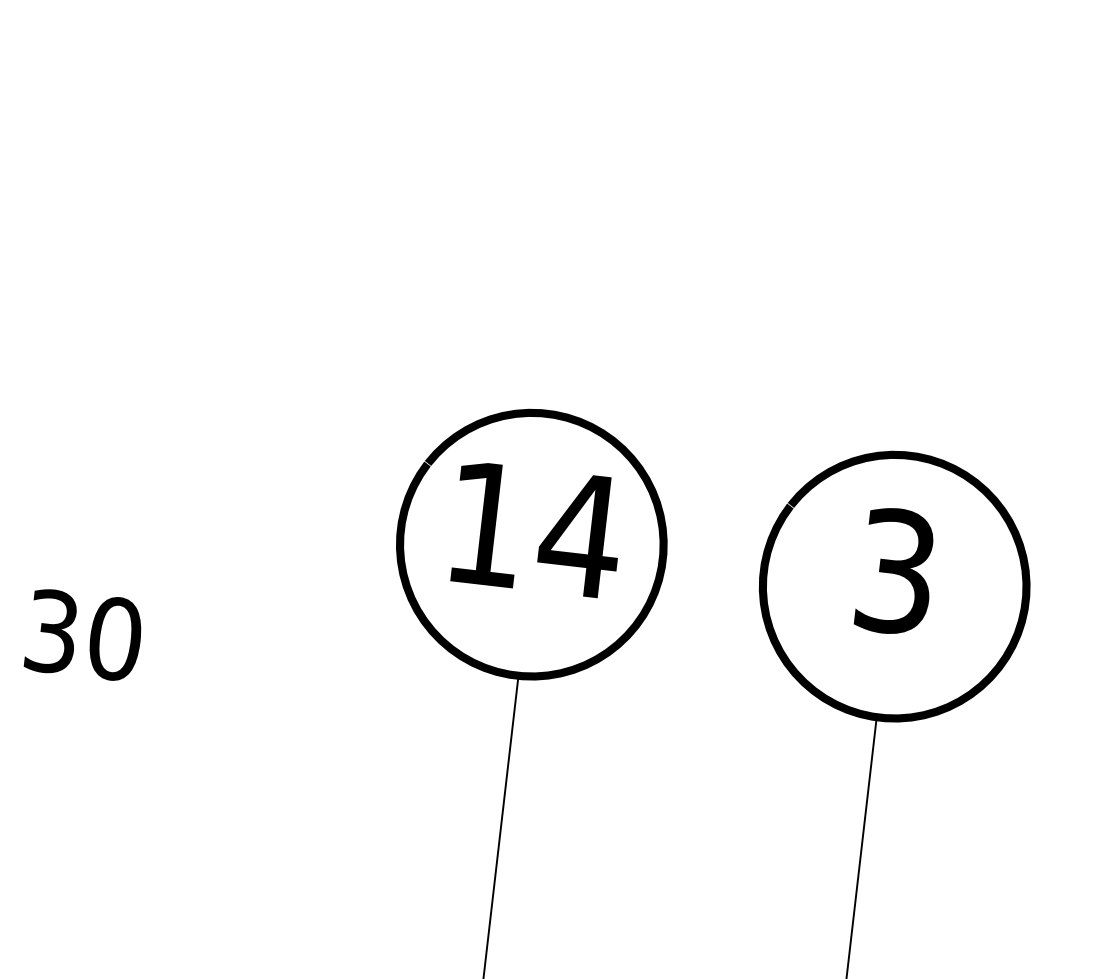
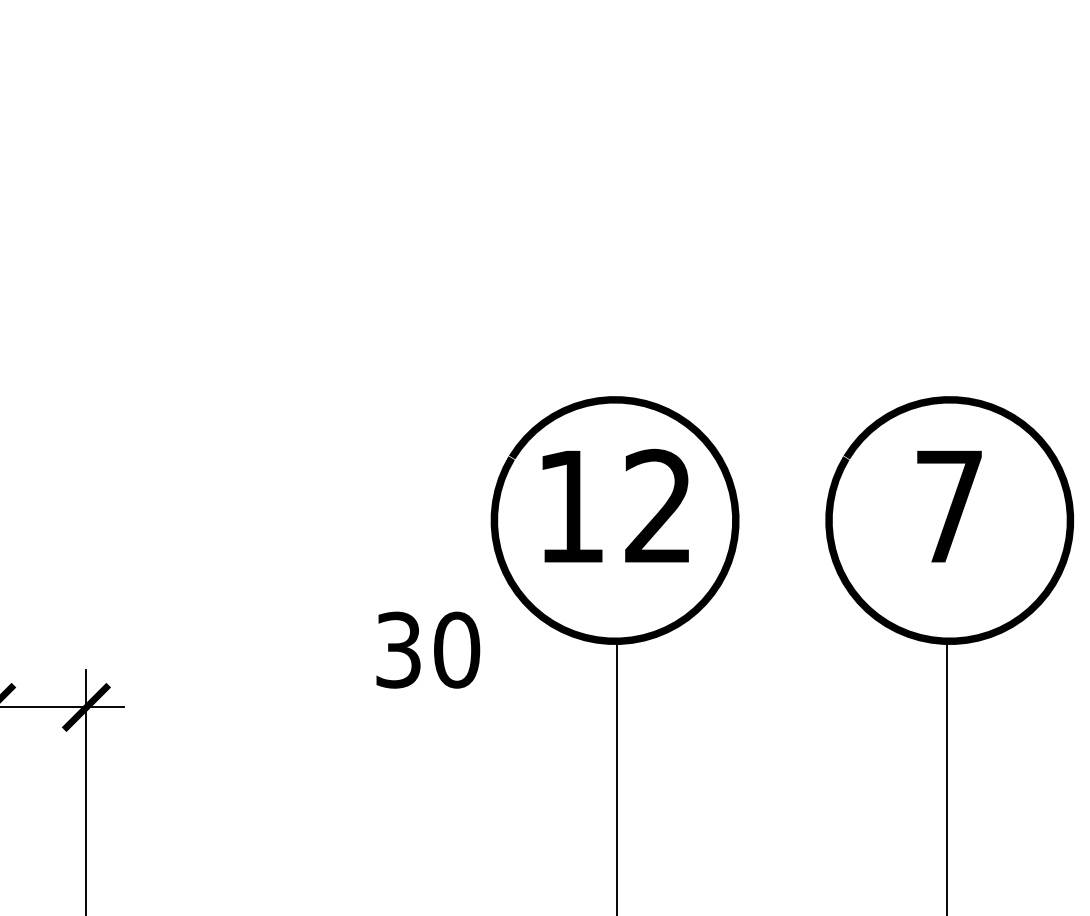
text: (579, 533) -> (657, 505), 14 -> 12
text: (896, 571) -> (949, 506), 3 -> 7
text: (84, 634) -> (428, 649), moved

